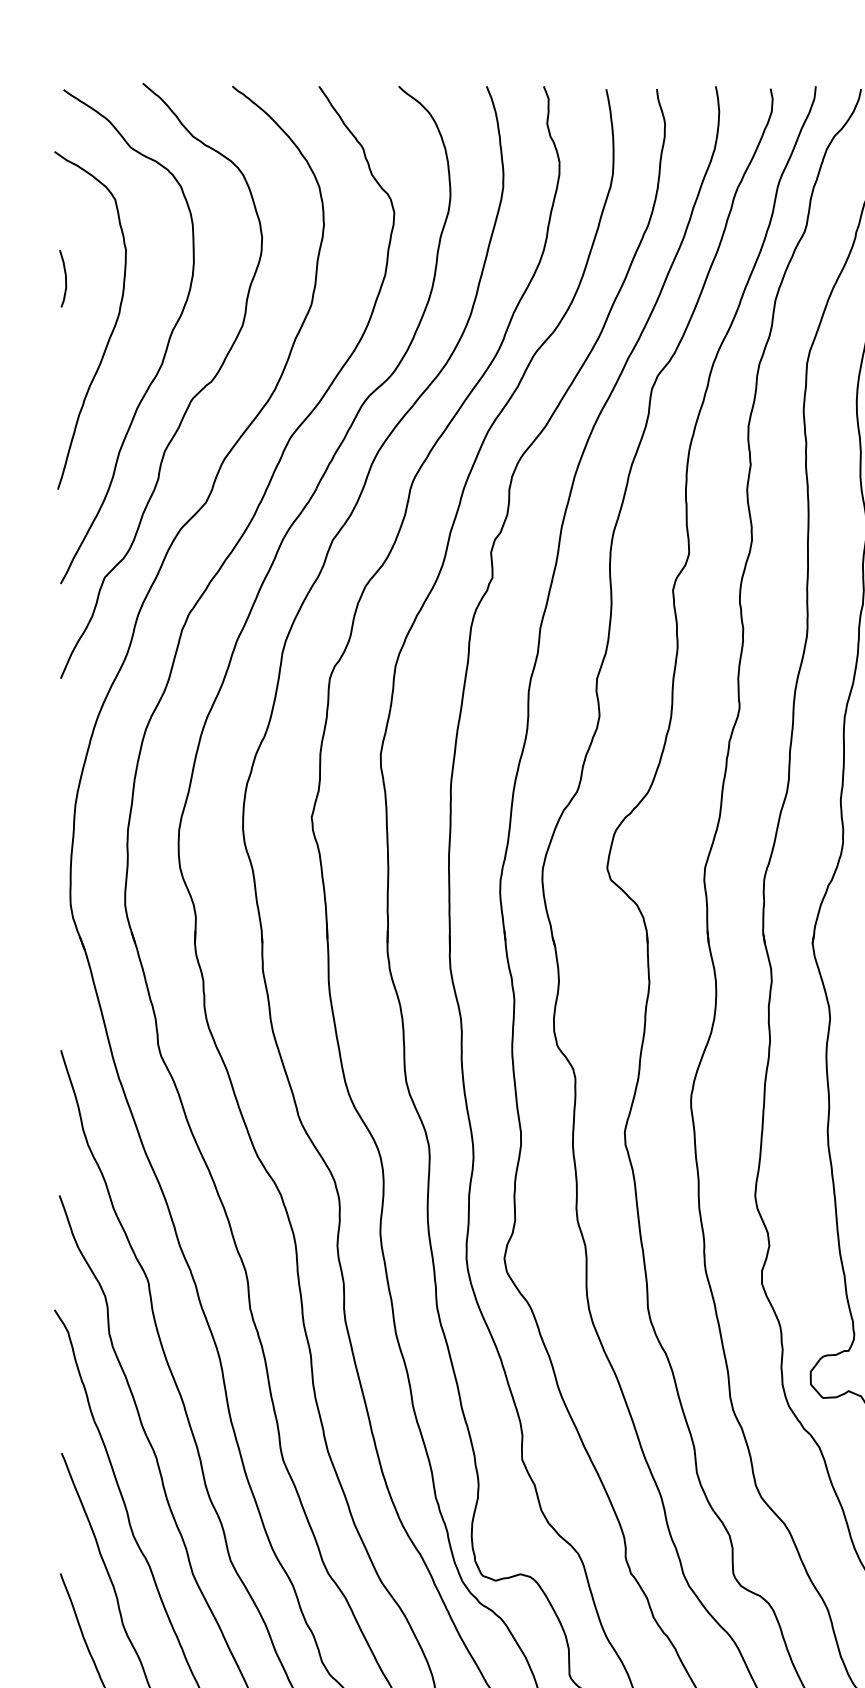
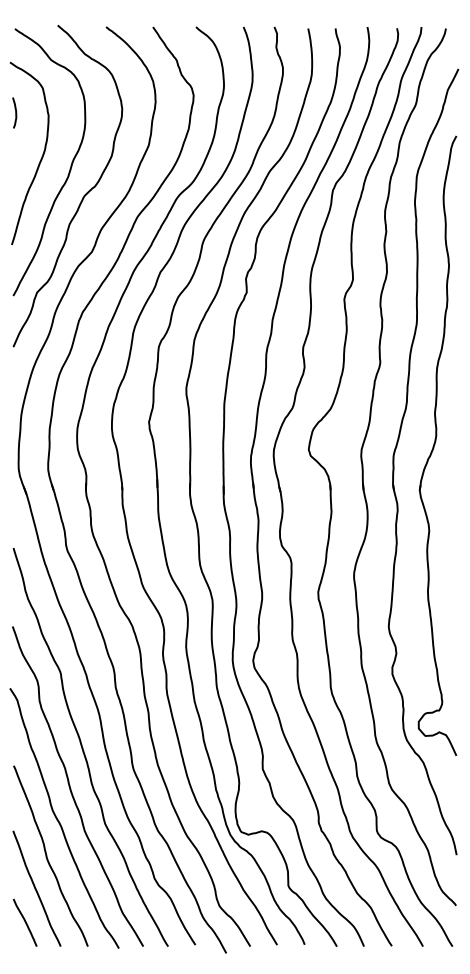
curve: (64, 277) -> (15, 112), moved

